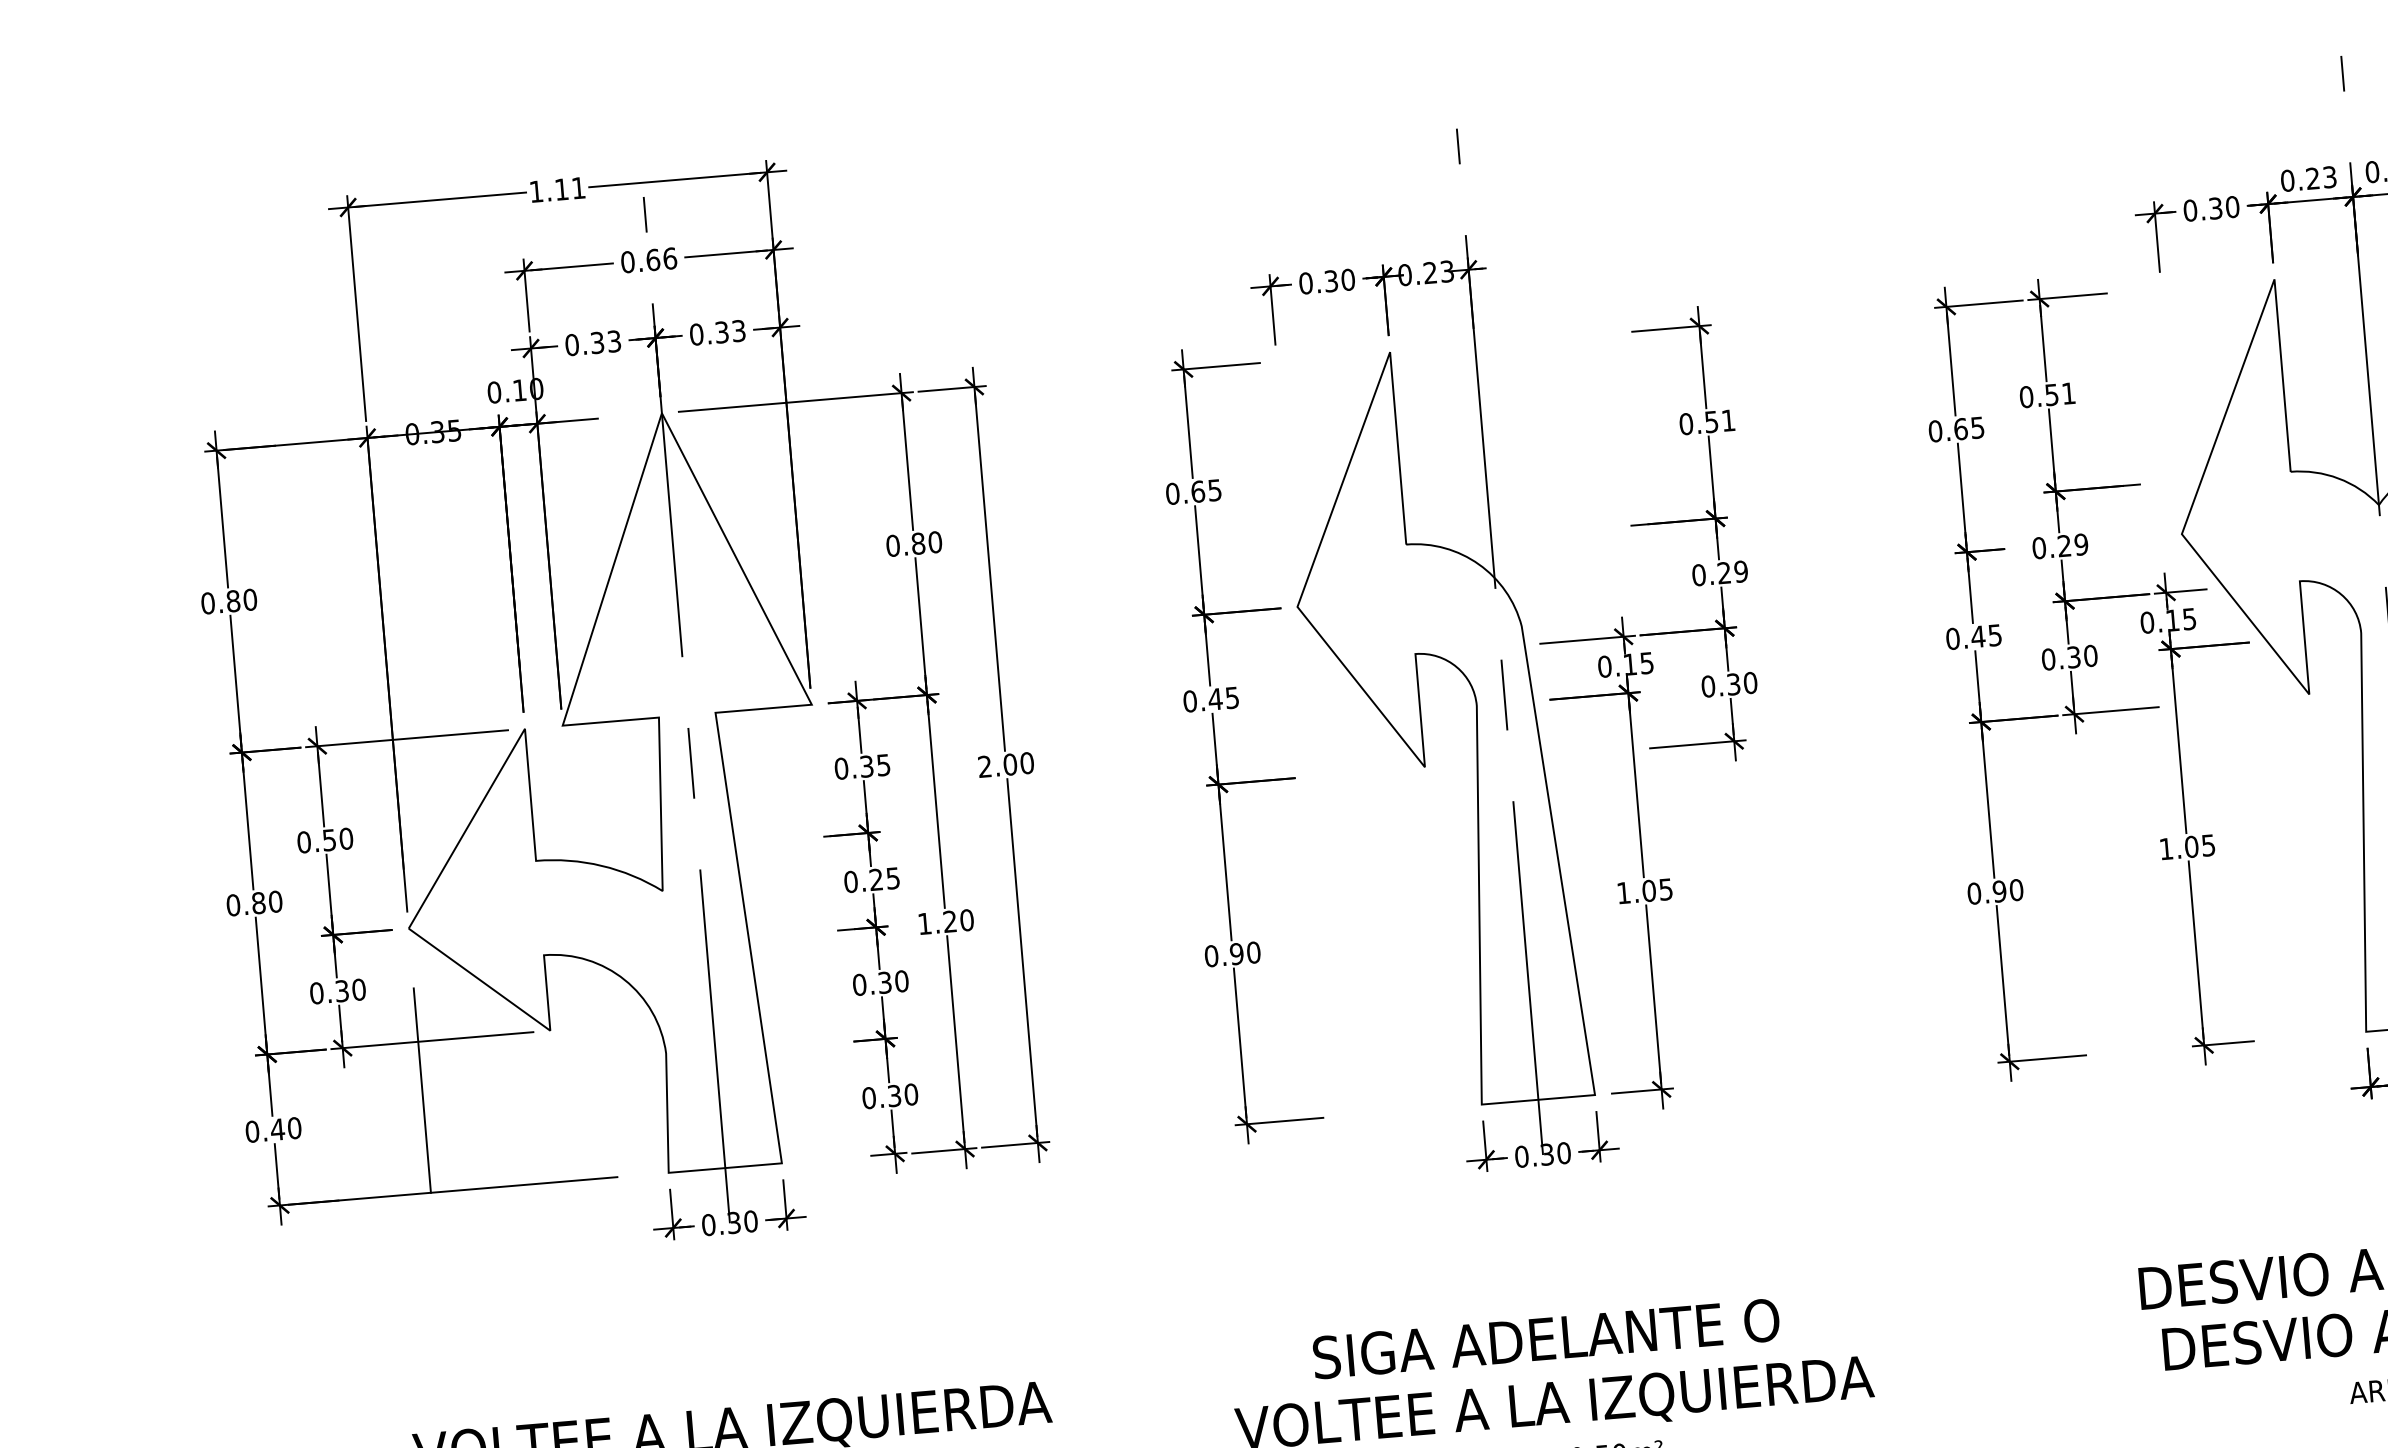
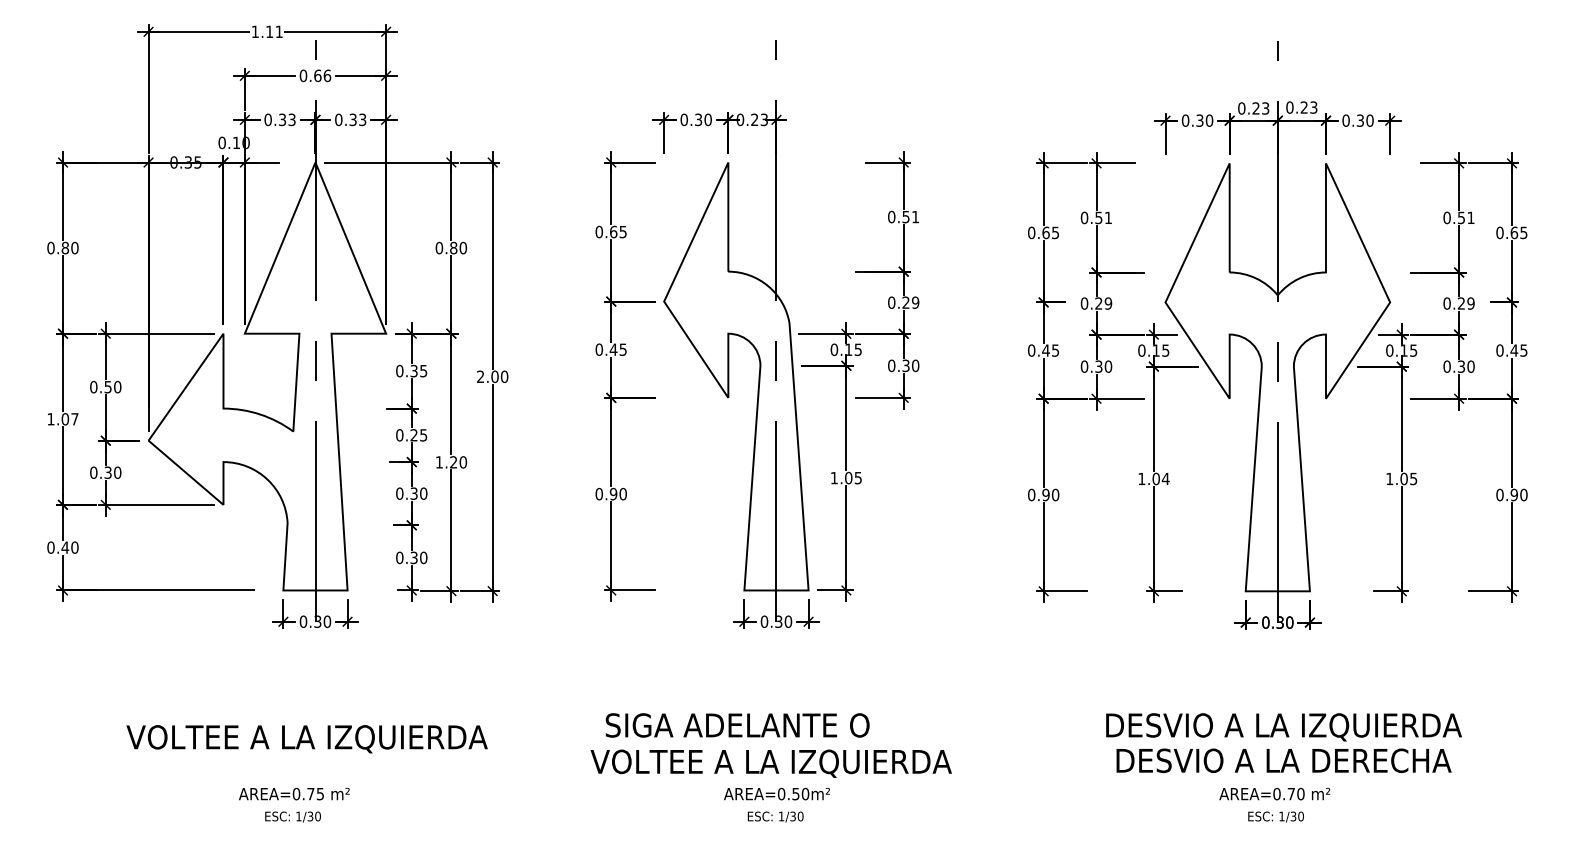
text: (2207, 844) -> (1165, 478), 1.05 -> 1.04
text: (253, 903) -> (62, 419), 0.80 -> 1.07
line: (422, 1090) -> (148, 532), removed
text: (1546, 1338) -> (737, 725), moved

